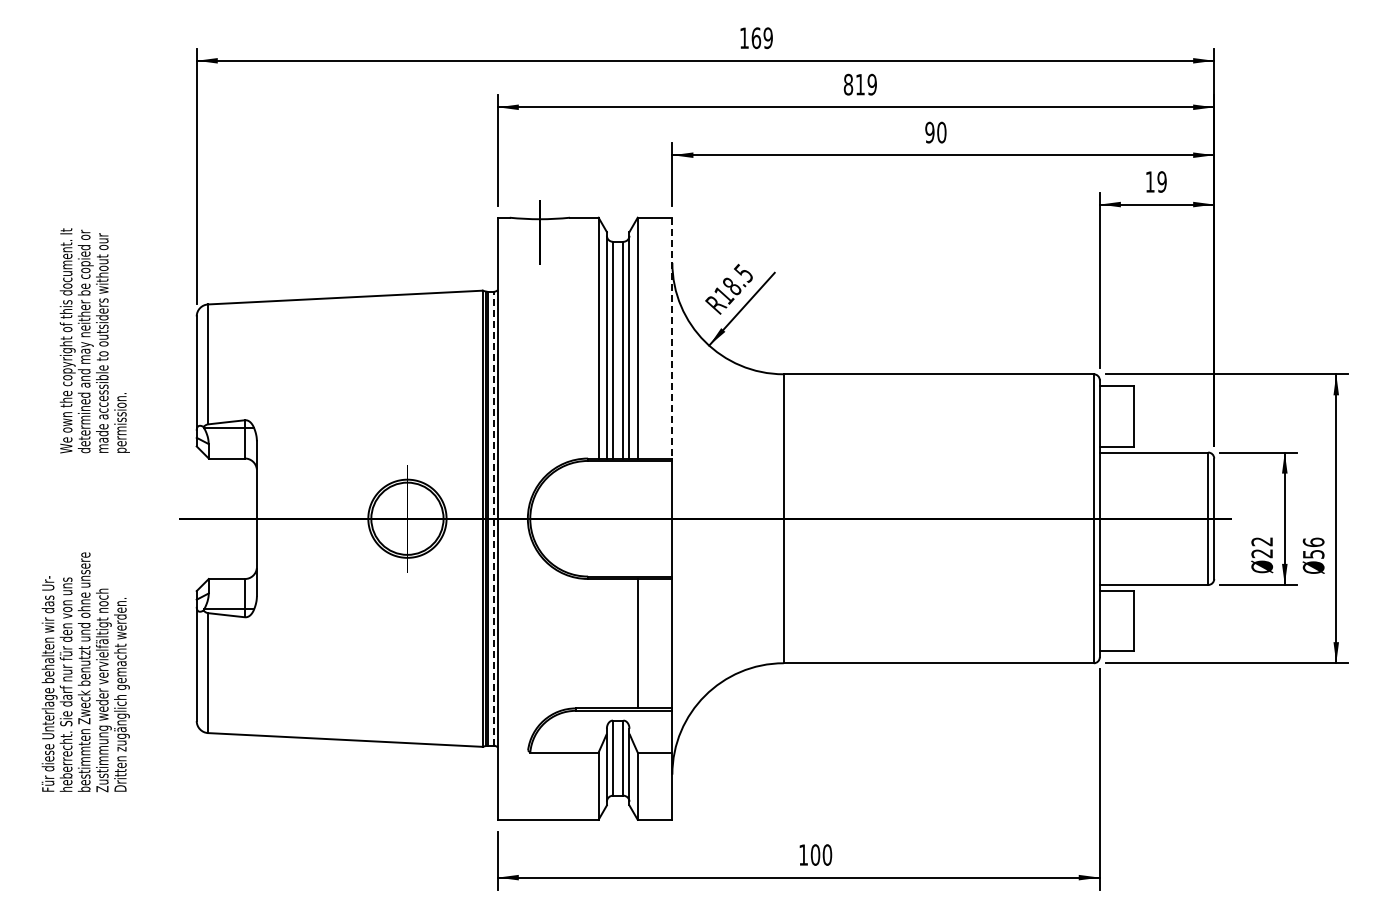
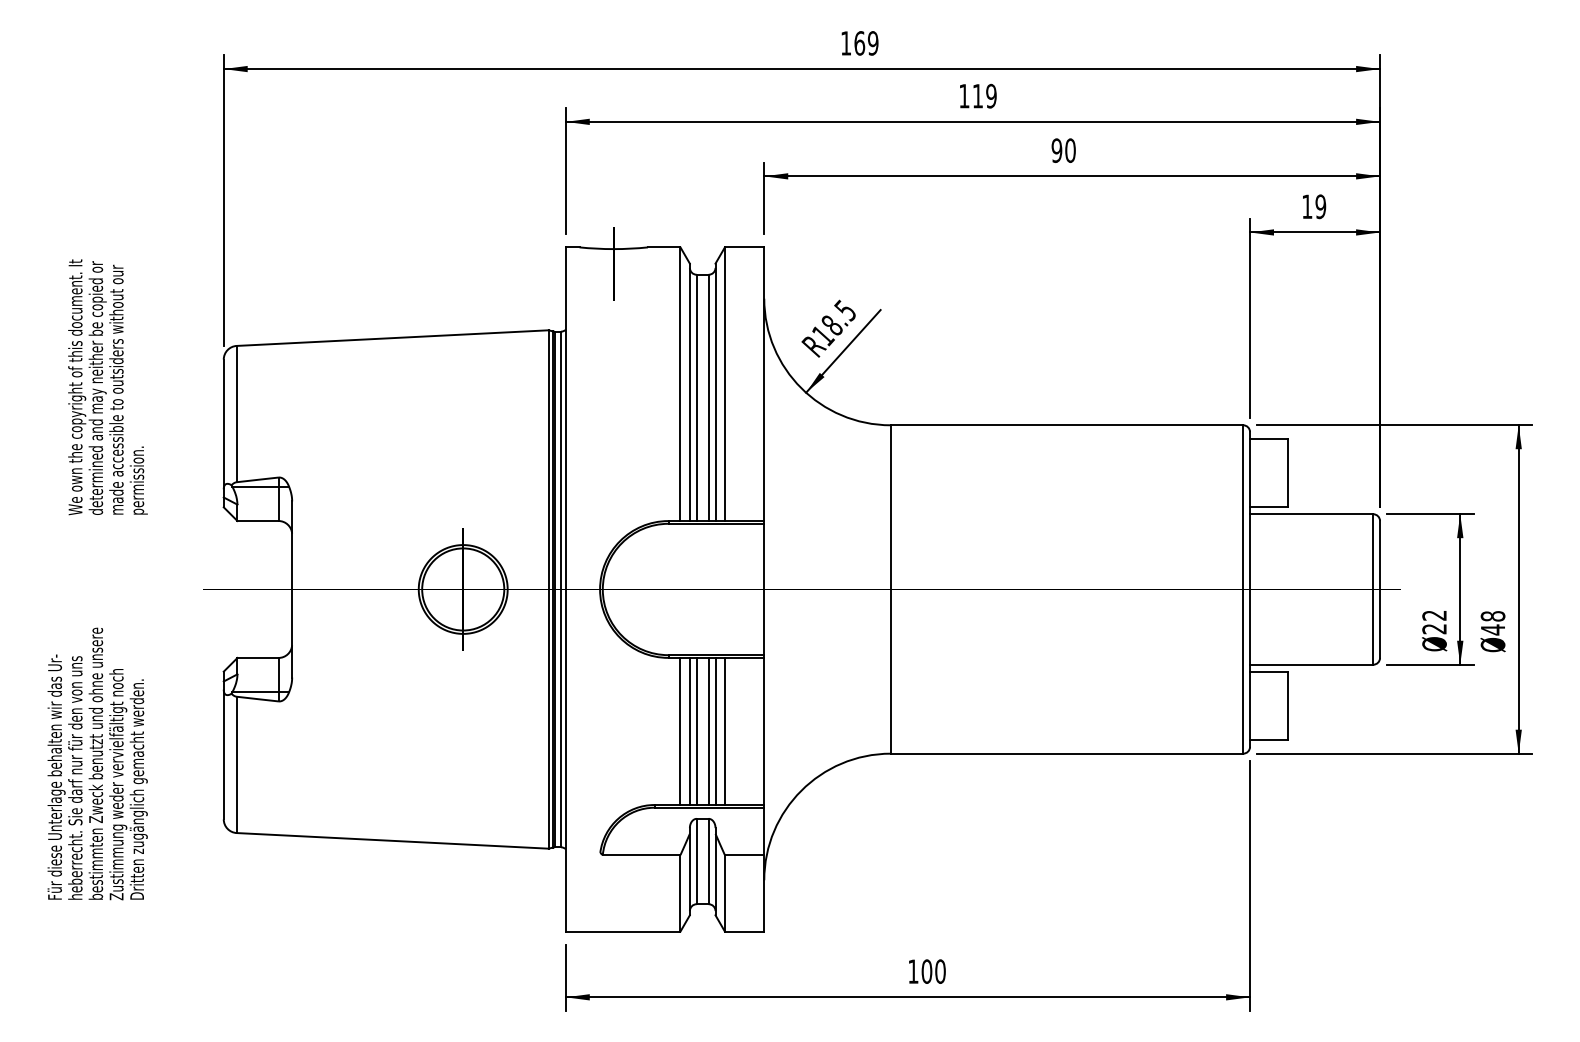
text: (848, 84) -> (964, 95), 819 -> 119
line: (672, 338) -> (764, 384), dashed -> solid
line: (493, 518) -> (561, 589), dashed -> solid
text: (1313, 548) -> (1492, 623), 56 -> 48
line: (598, 643) -> (680, 731), added
line: (606, 643) -> (689, 731), added
line: (612, 643) -> (696, 731), added
line: (623, 643) -> (708, 731), added
line: (629, 643) -> (715, 731), added

